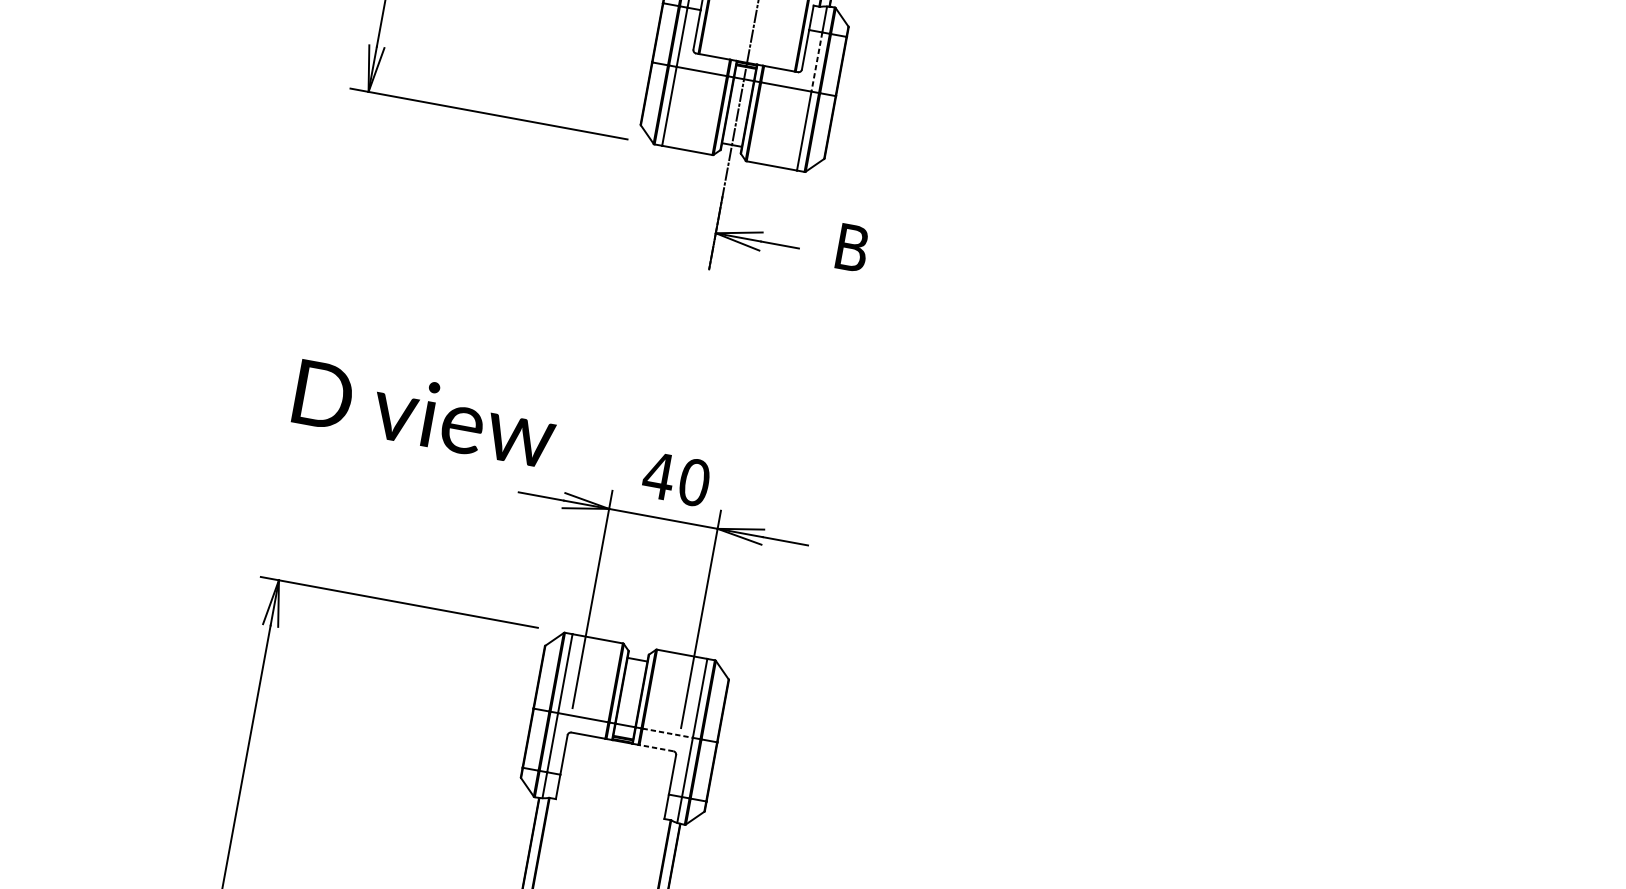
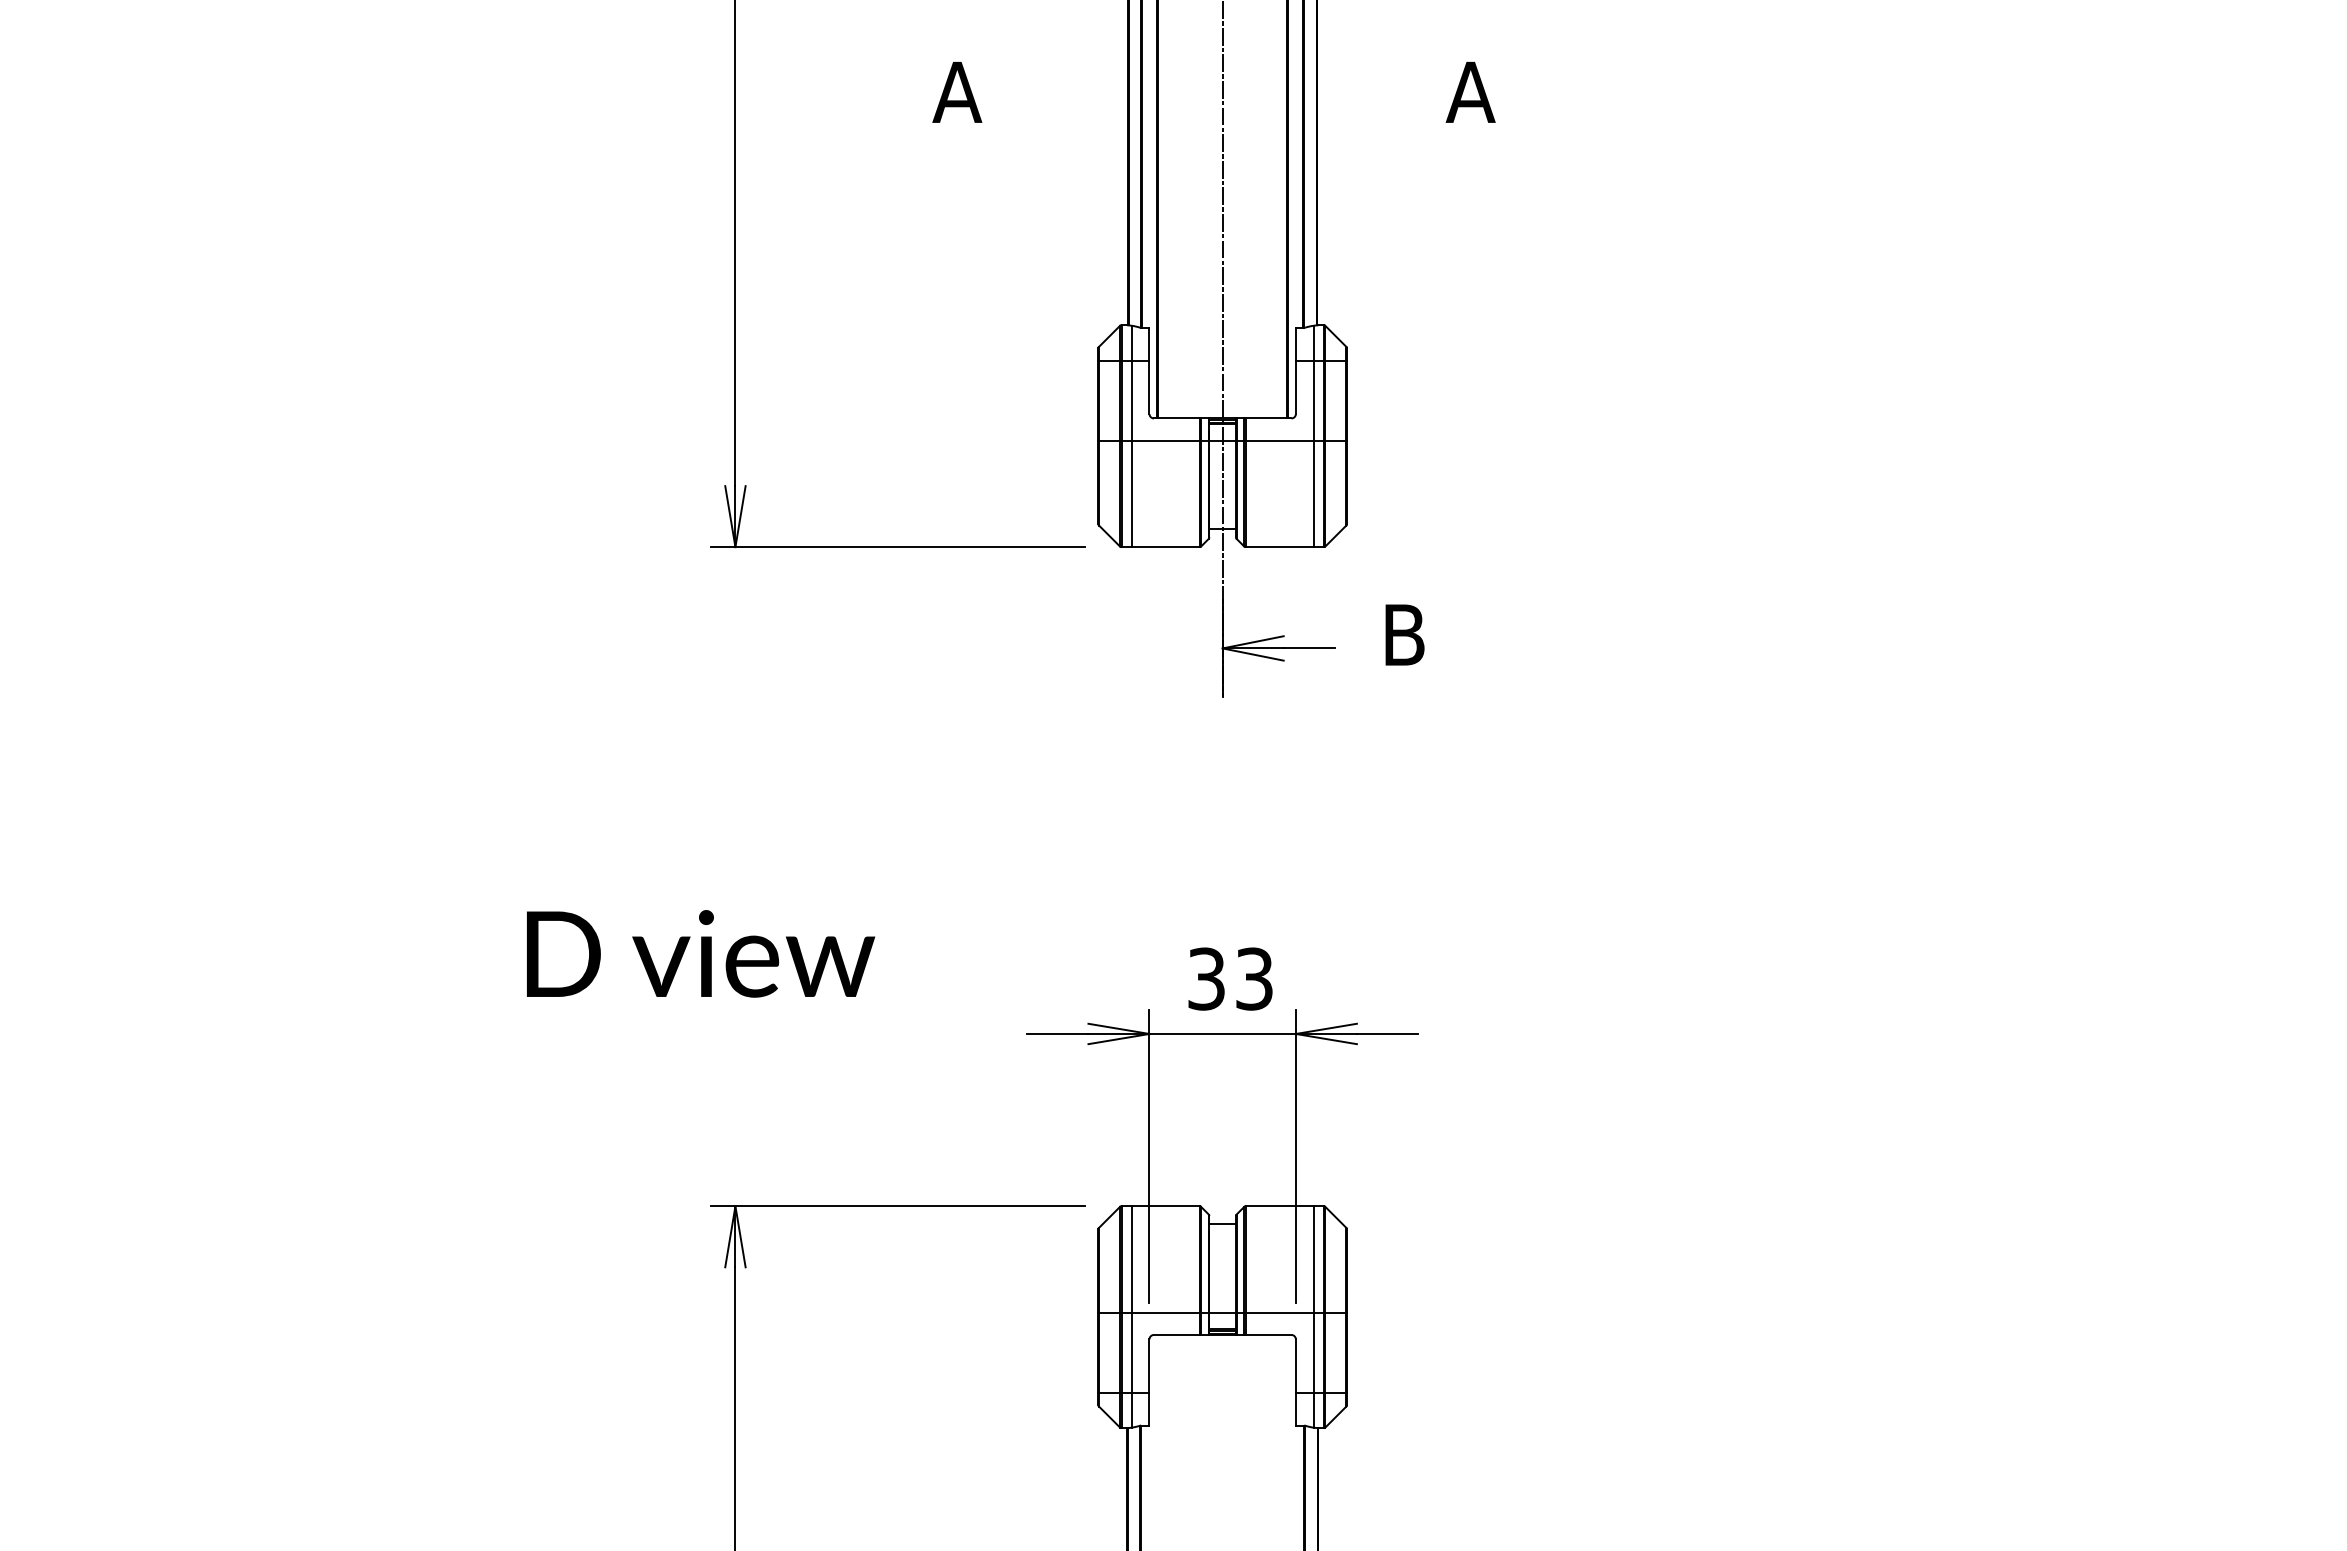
line: (816, 61) -> (1313, 400), dashed -> solid
text: (425, 413) -> (701, 953), moved
text: (675, 478) -> (1229, 978), 40 -> 33
line: (667, 732) -> (1279, 1312), dashed -> solid
line: (656, 747) -> (1268, 1334), dashed -> solid

